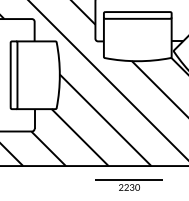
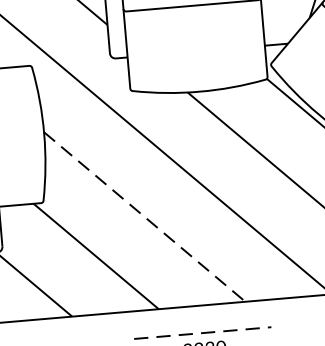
line: (105, 120) -> (144, 217), solid -> dashed
line: (129, 179) -> (203, 332), solid -> dashed

